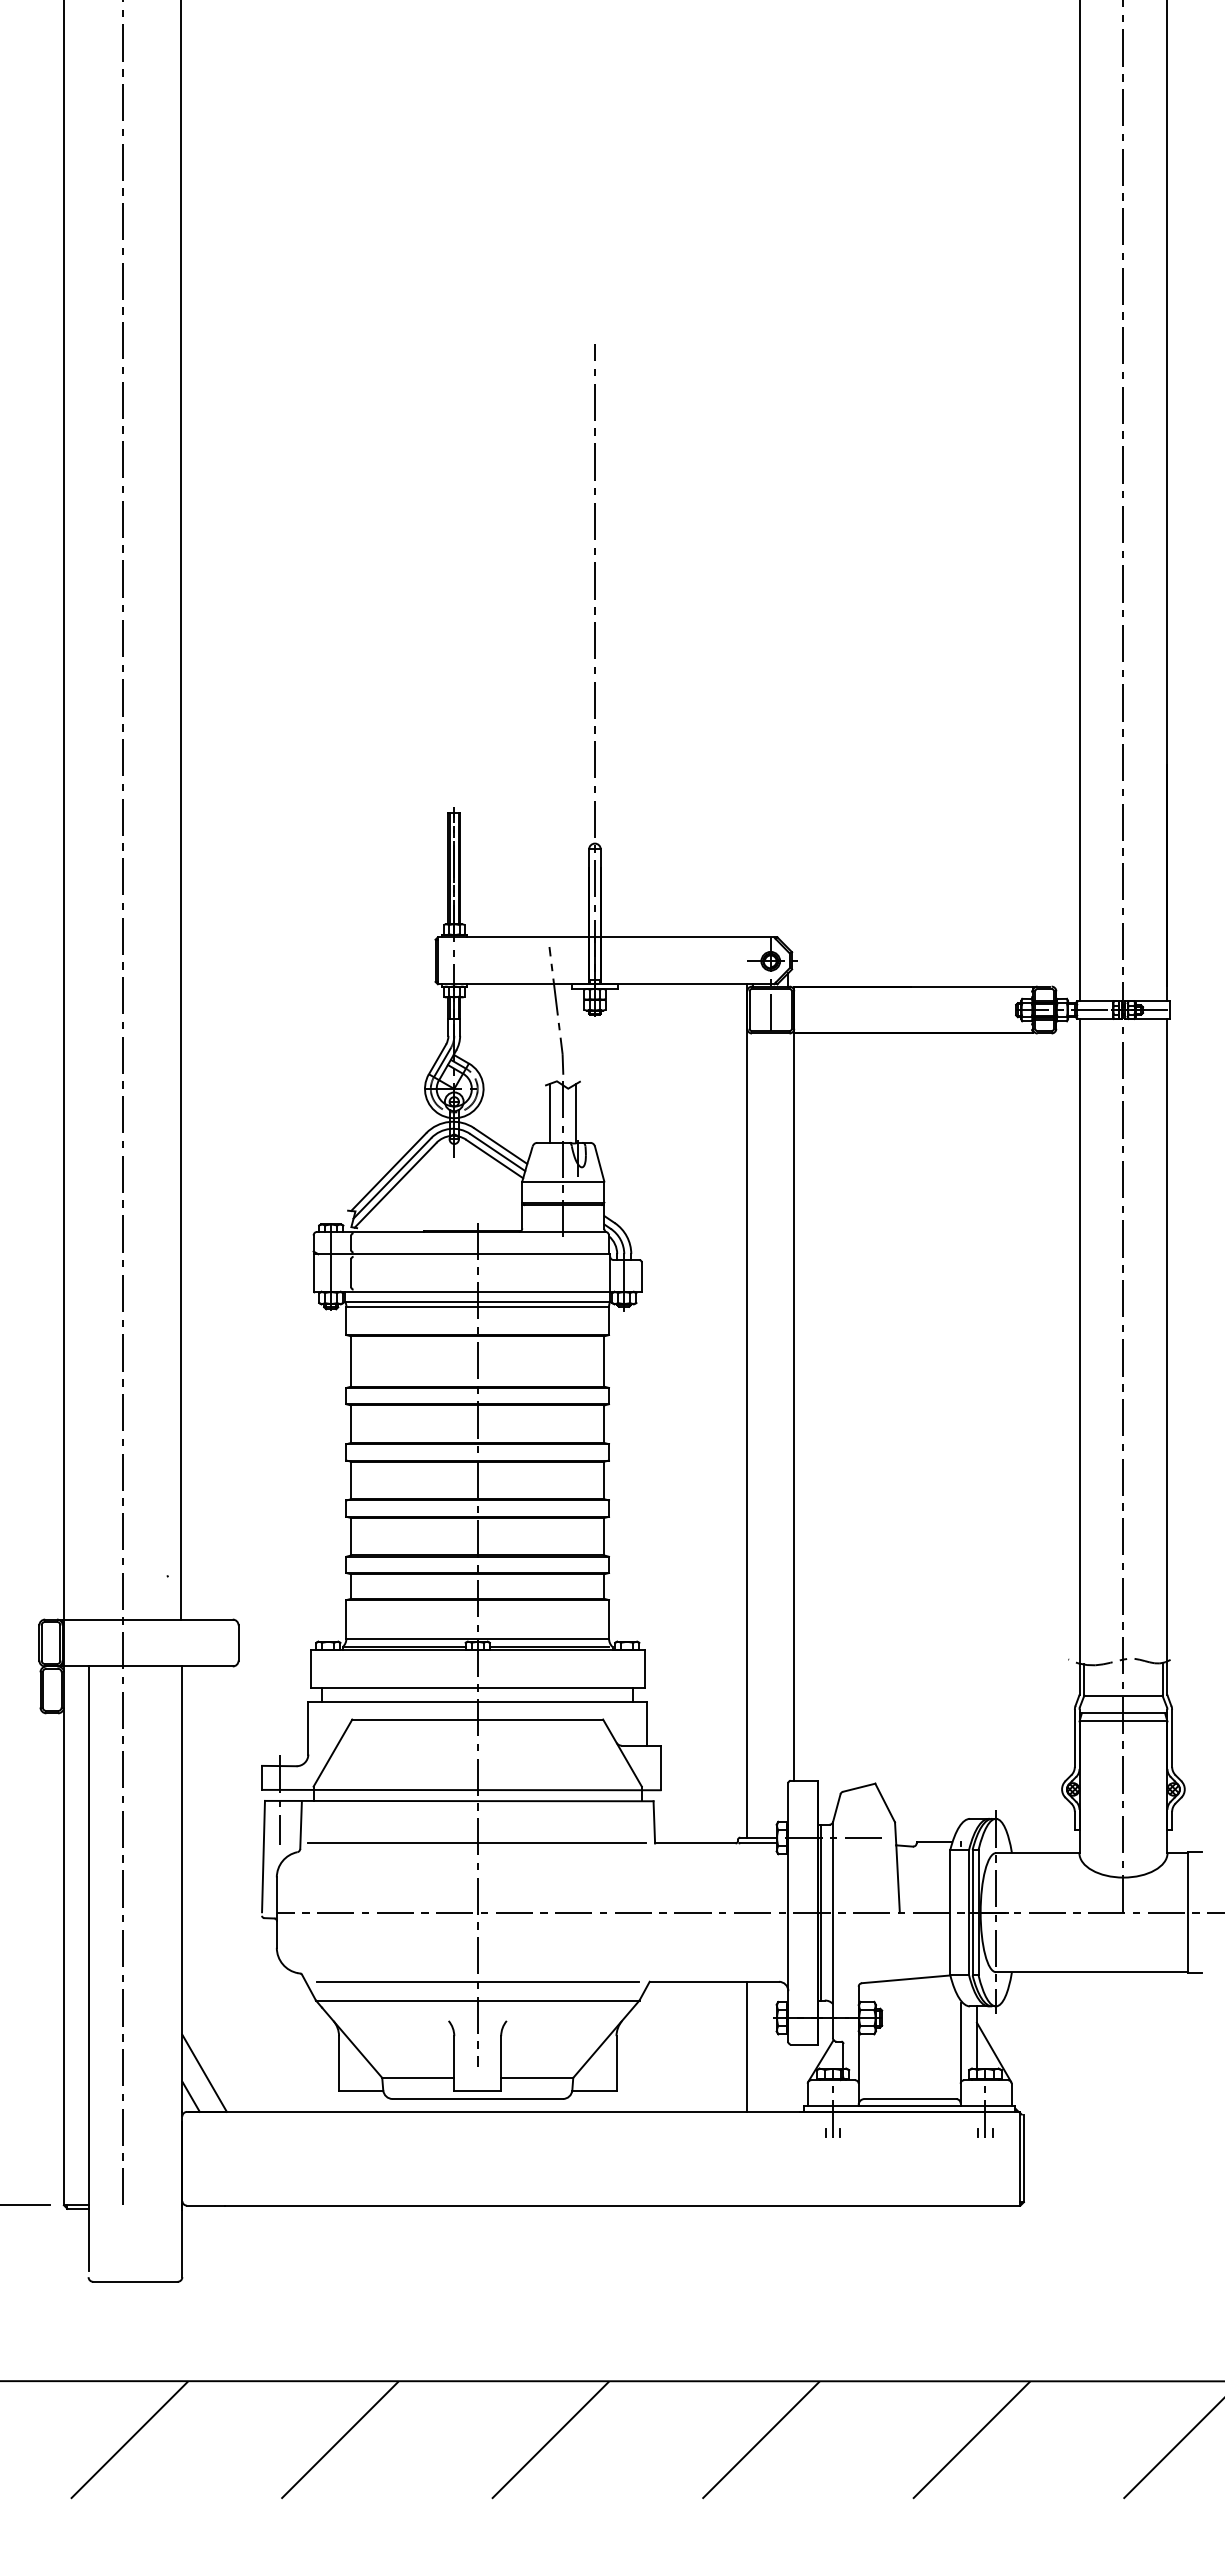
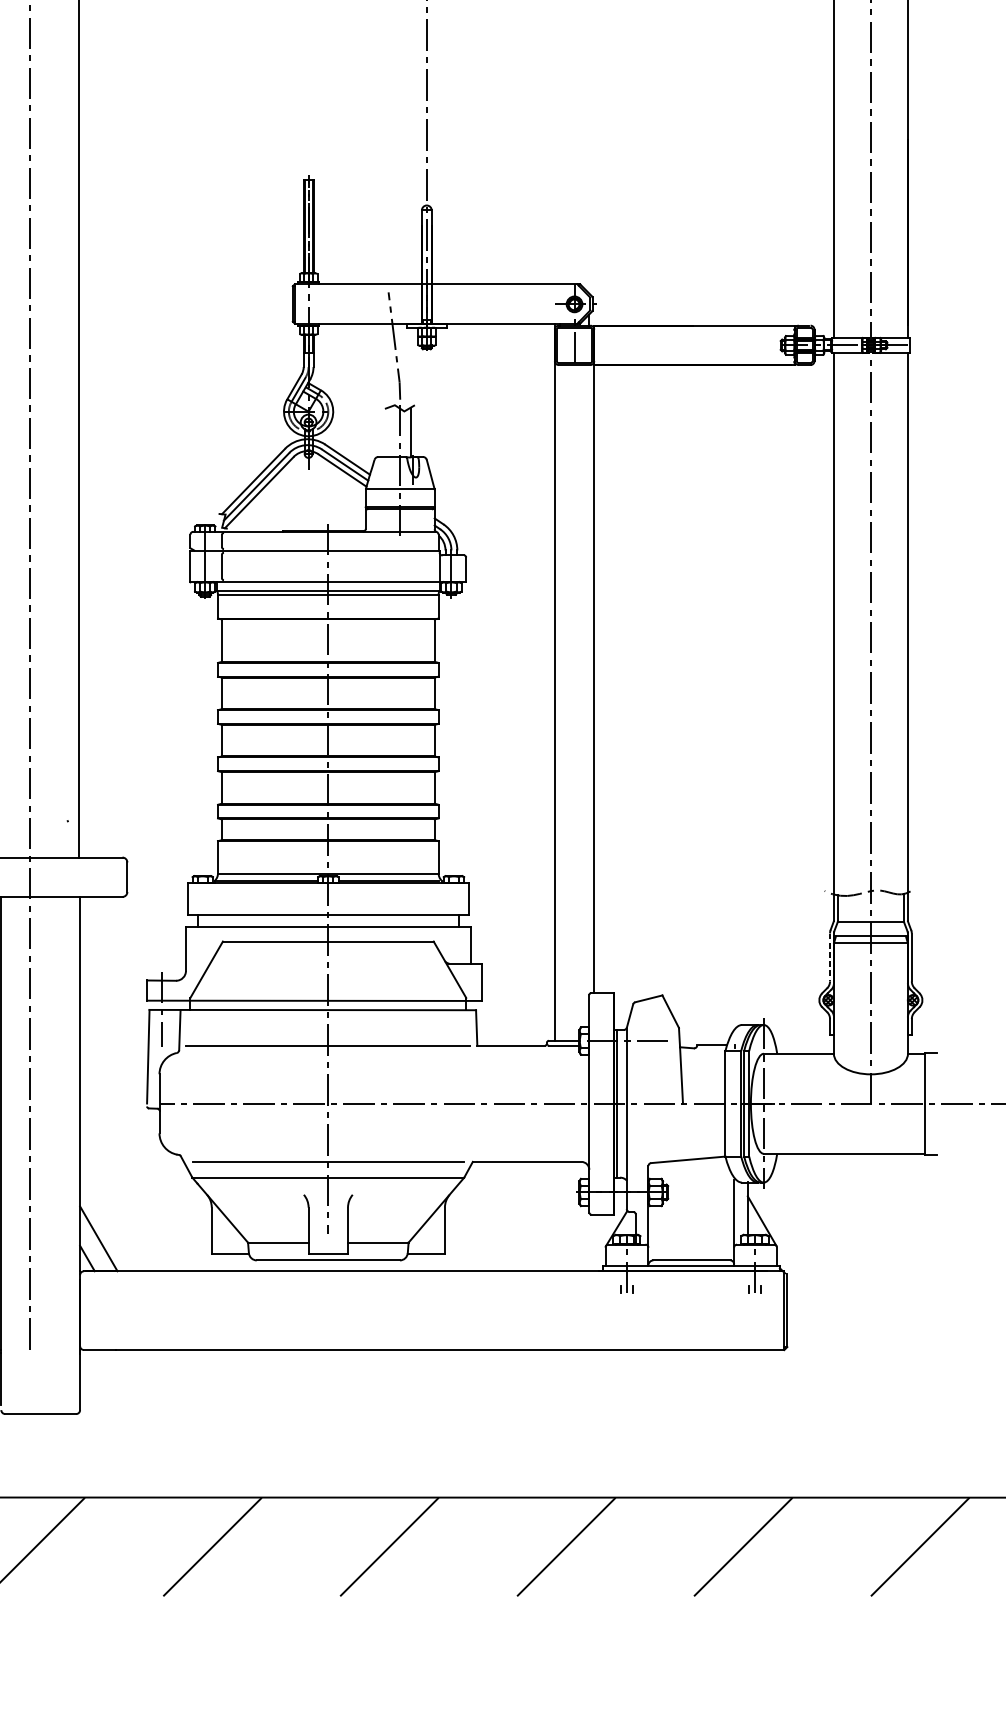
line: (550, 1112) -> (389, 431), removed
line: (1074, 1738) -> (829, 957), solid -> dashed
line: (747, 2046) -> (555, 1216), removed

